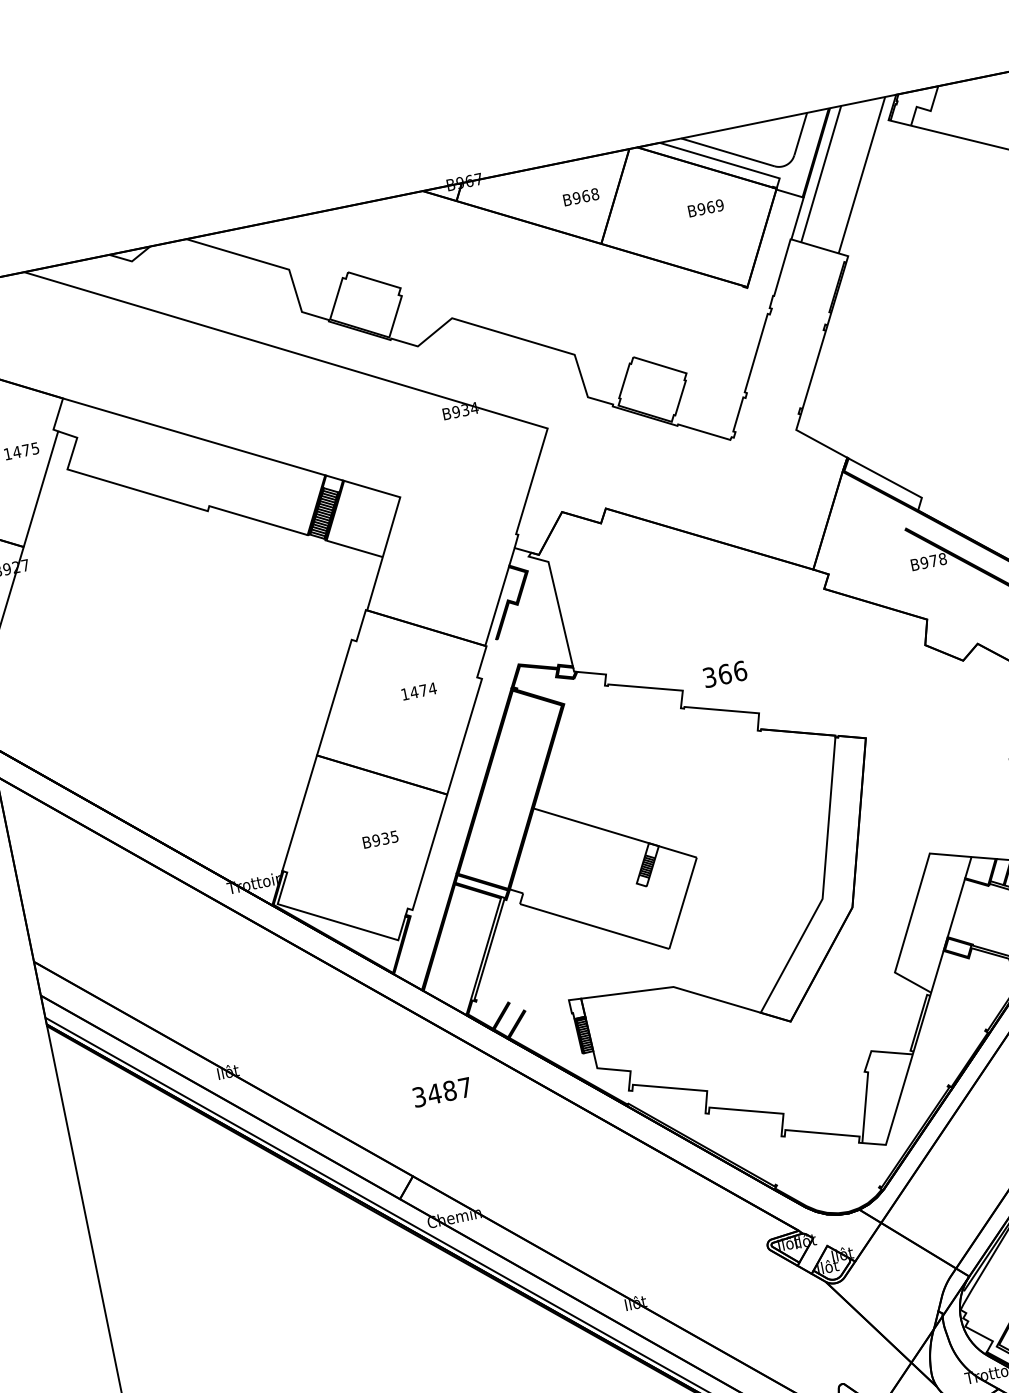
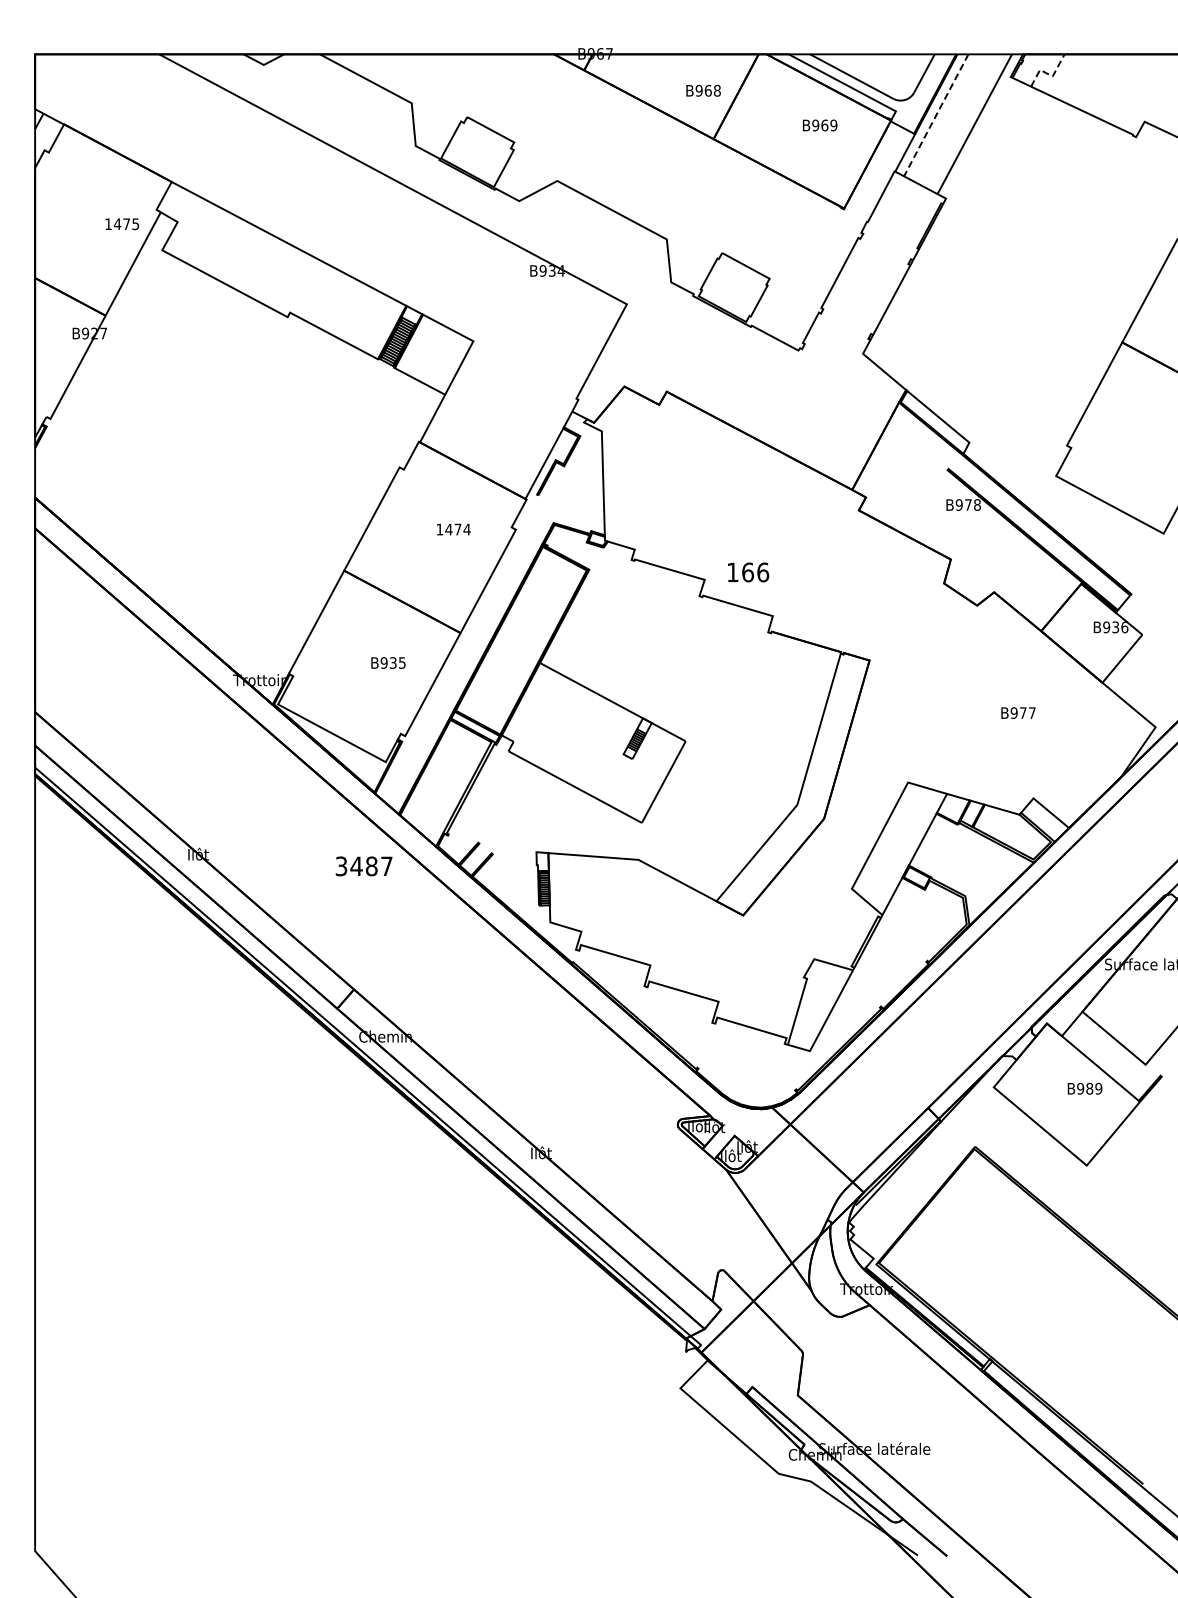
line: (927, 109) -> (1049, 74), solid -> dashed
line: (821, 174) -> (936, 115), solid -> dashed
text: (709, 677) -> (732, 572), 366 -> 166
text: (441, 1092) -> (363, 866), moved

